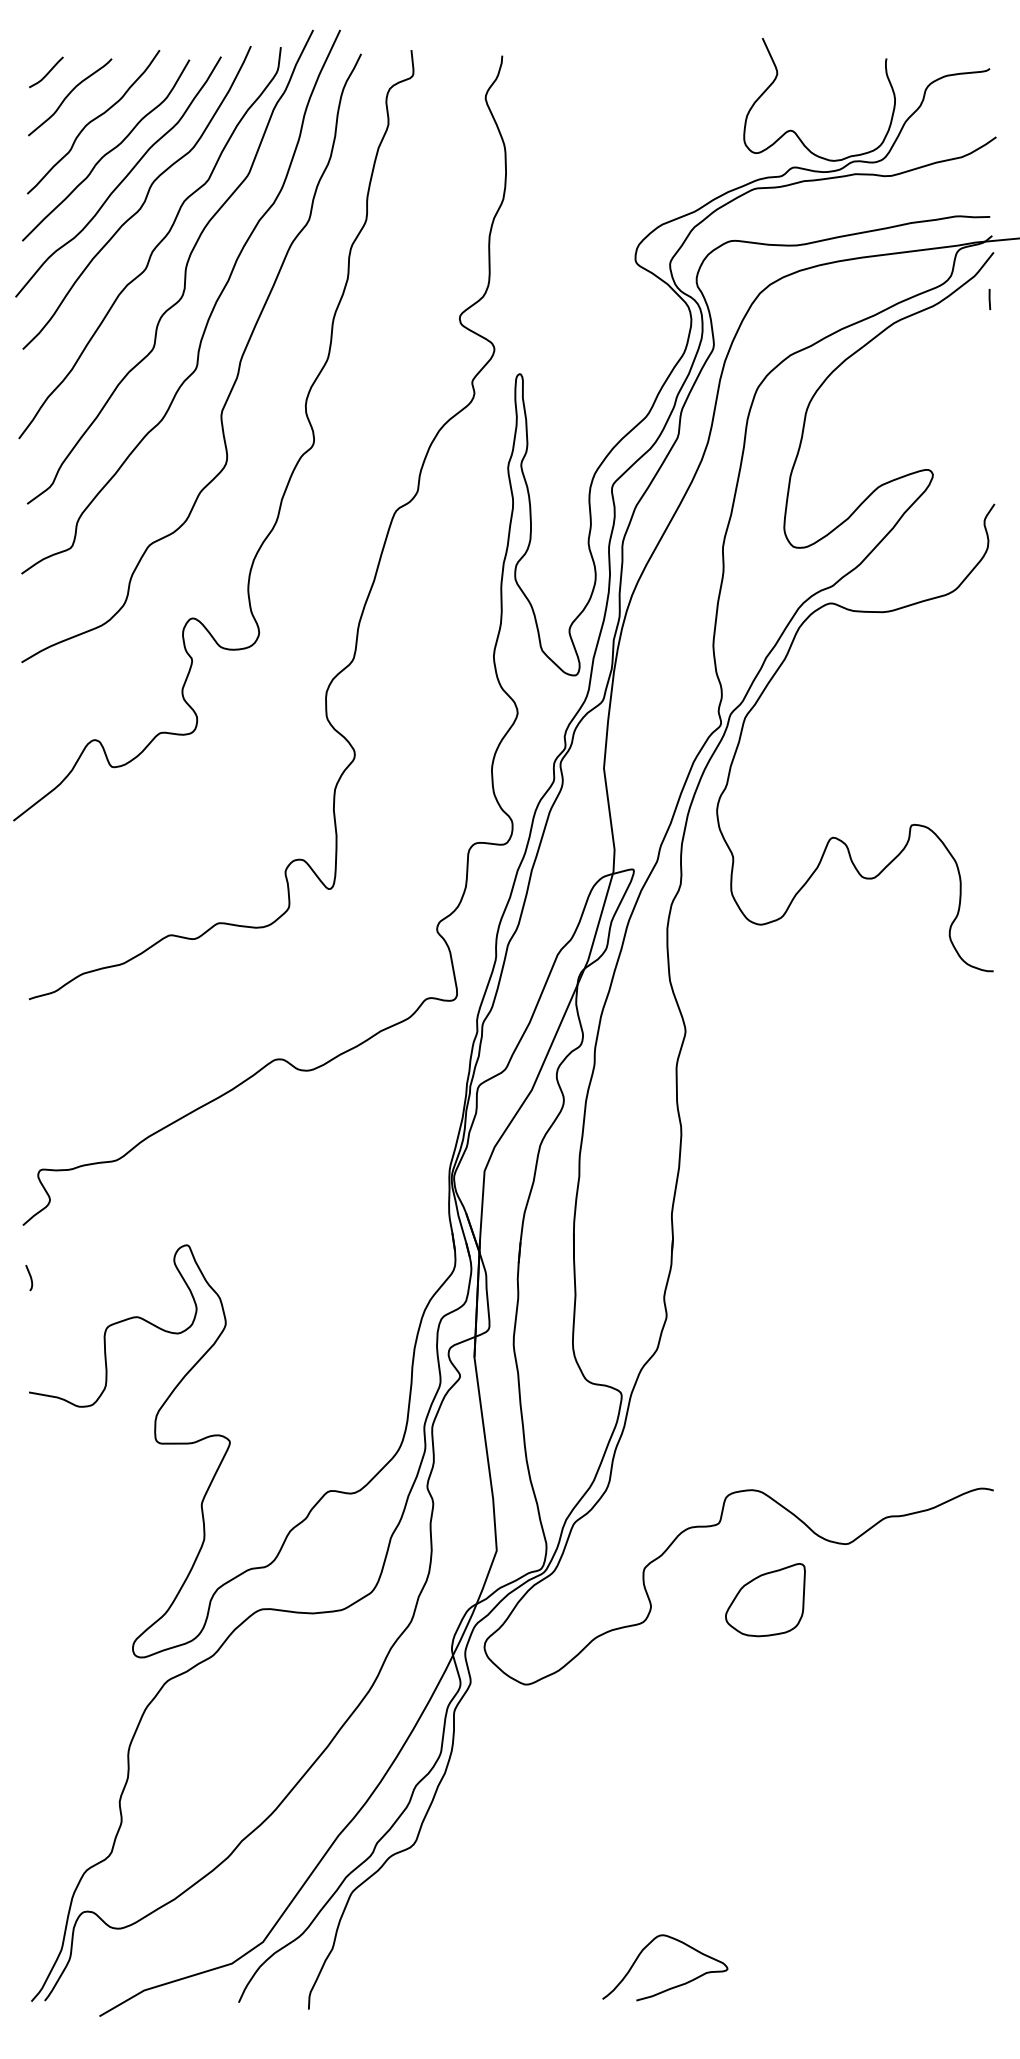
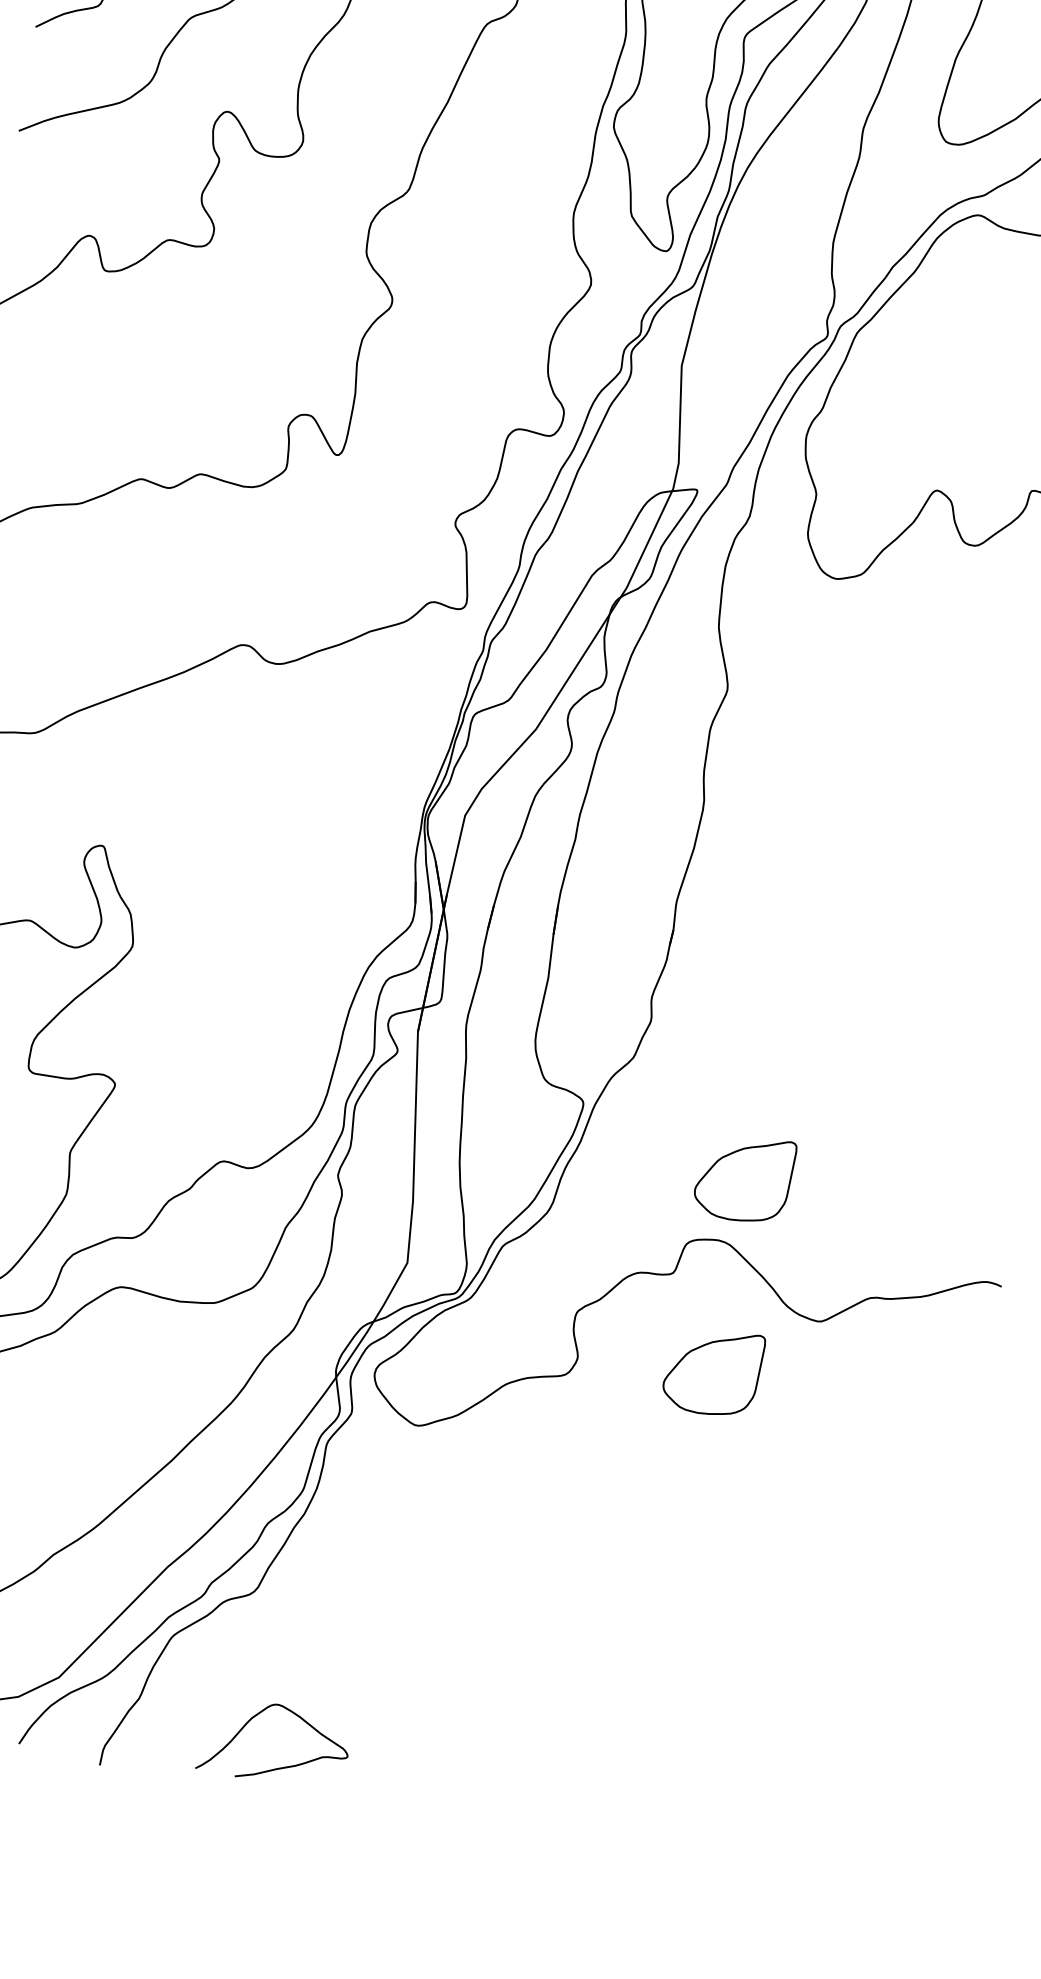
part: (765, 1435) -> (744, 1178), added
curve: (673, 1986) -> (280, 1766), moved

